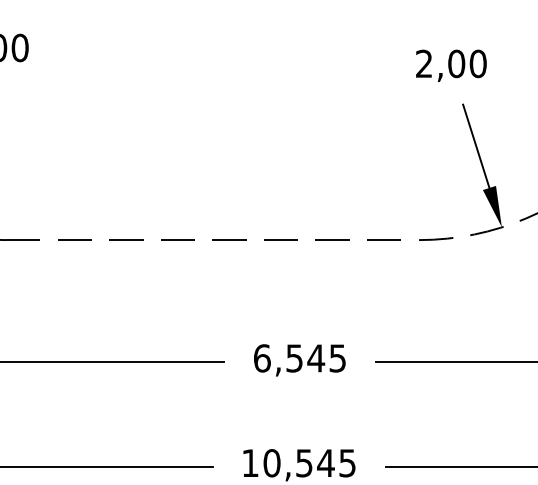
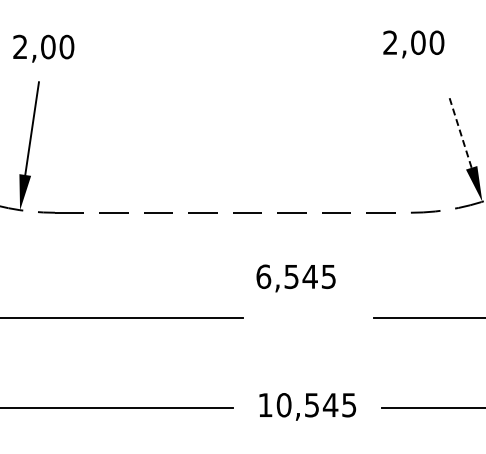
text: (451, 65) -> (413, 44), moved
line: (476, 145) -> (460, 131), solid -> dashed
text: (299, 360) -> (295, 278), moved

